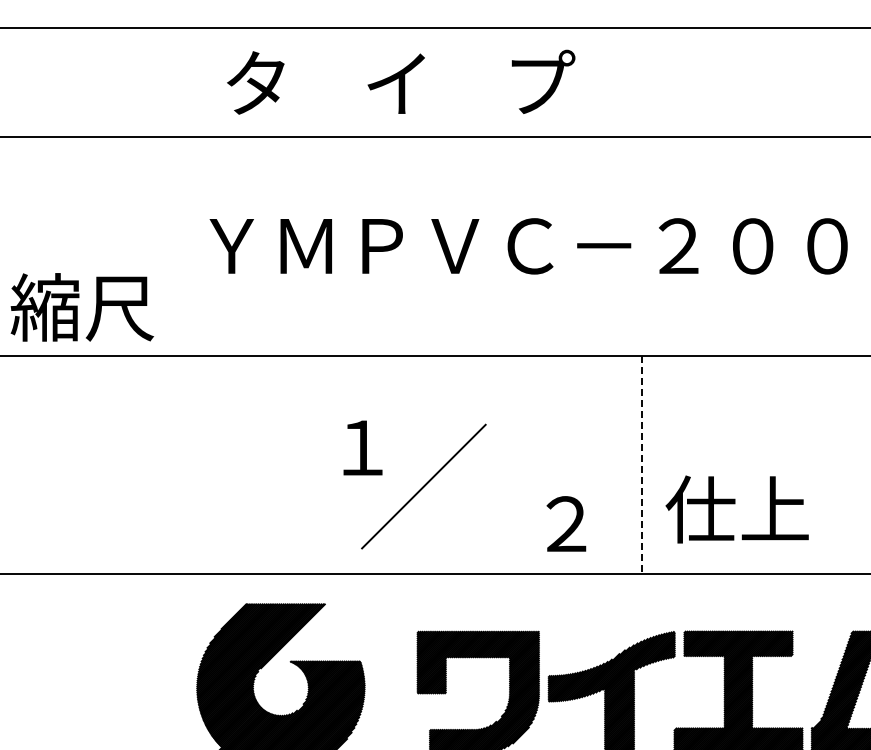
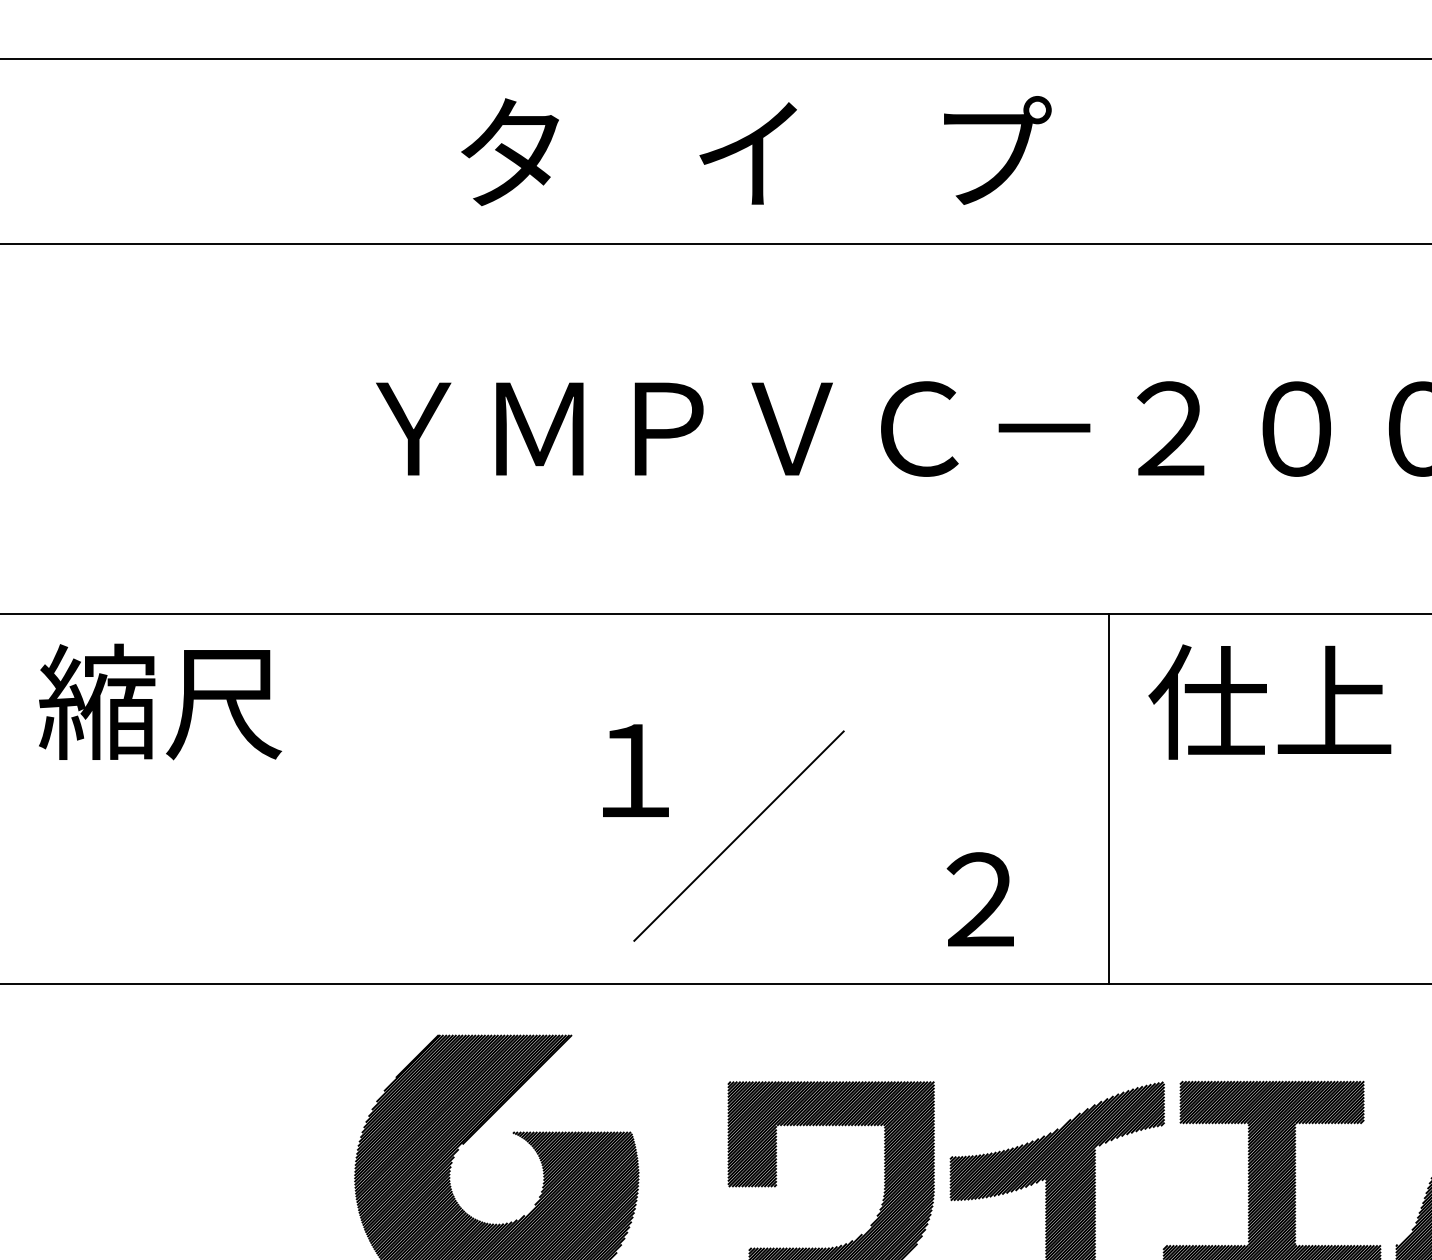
text: (401, 81) -> (757, 149), moved
text: (81, 307) -> (158, 702), moved
line: (642, 465) -> (1109, 800), dashed -> solid
text: (736, 509) -> (1268, 702), moved

